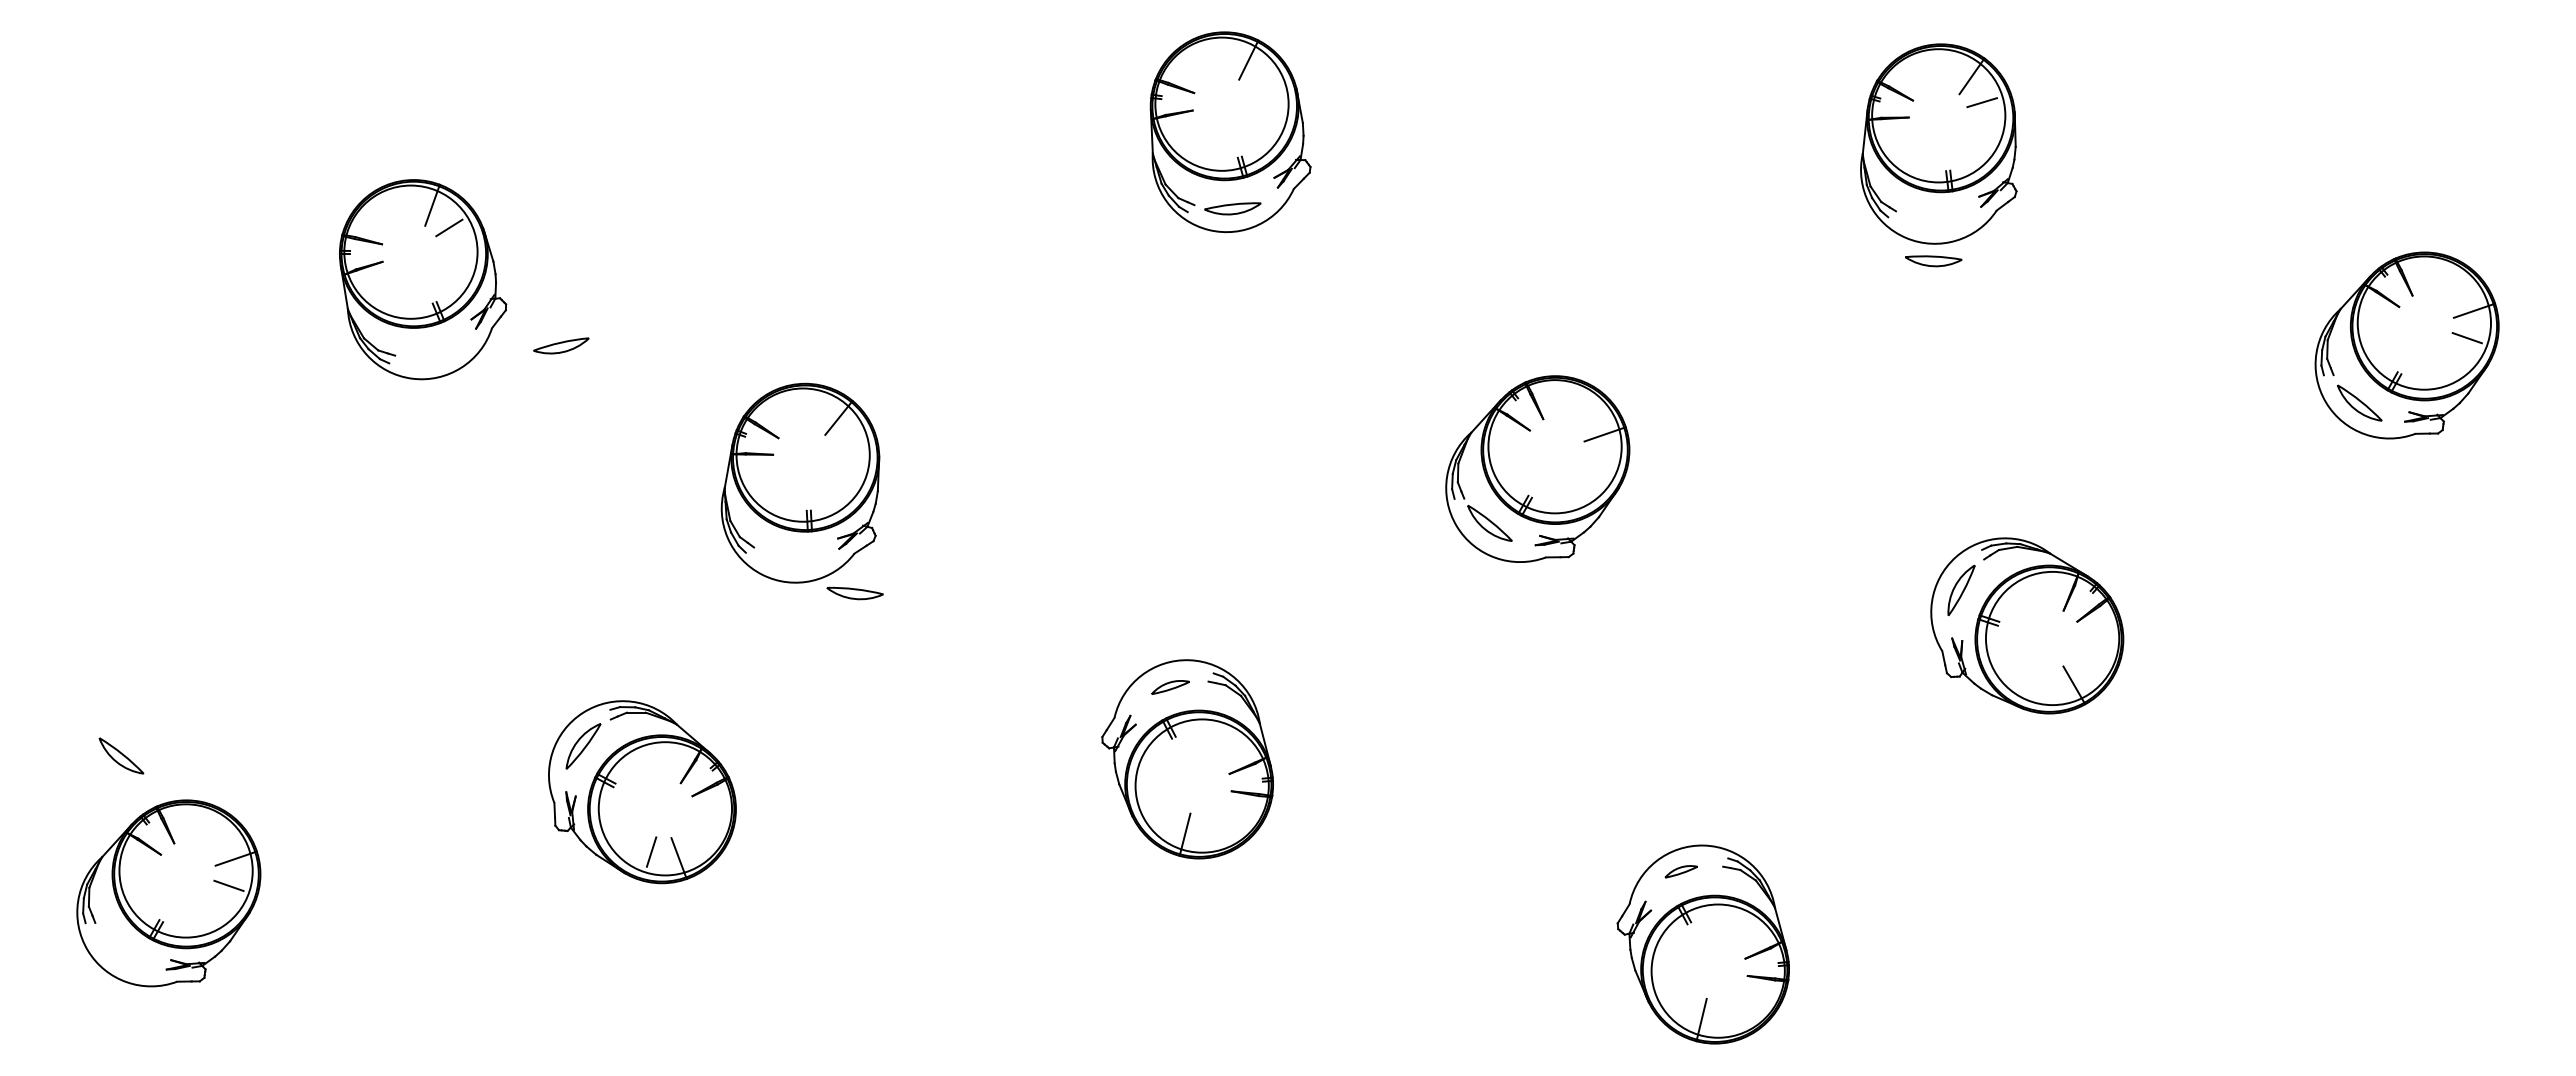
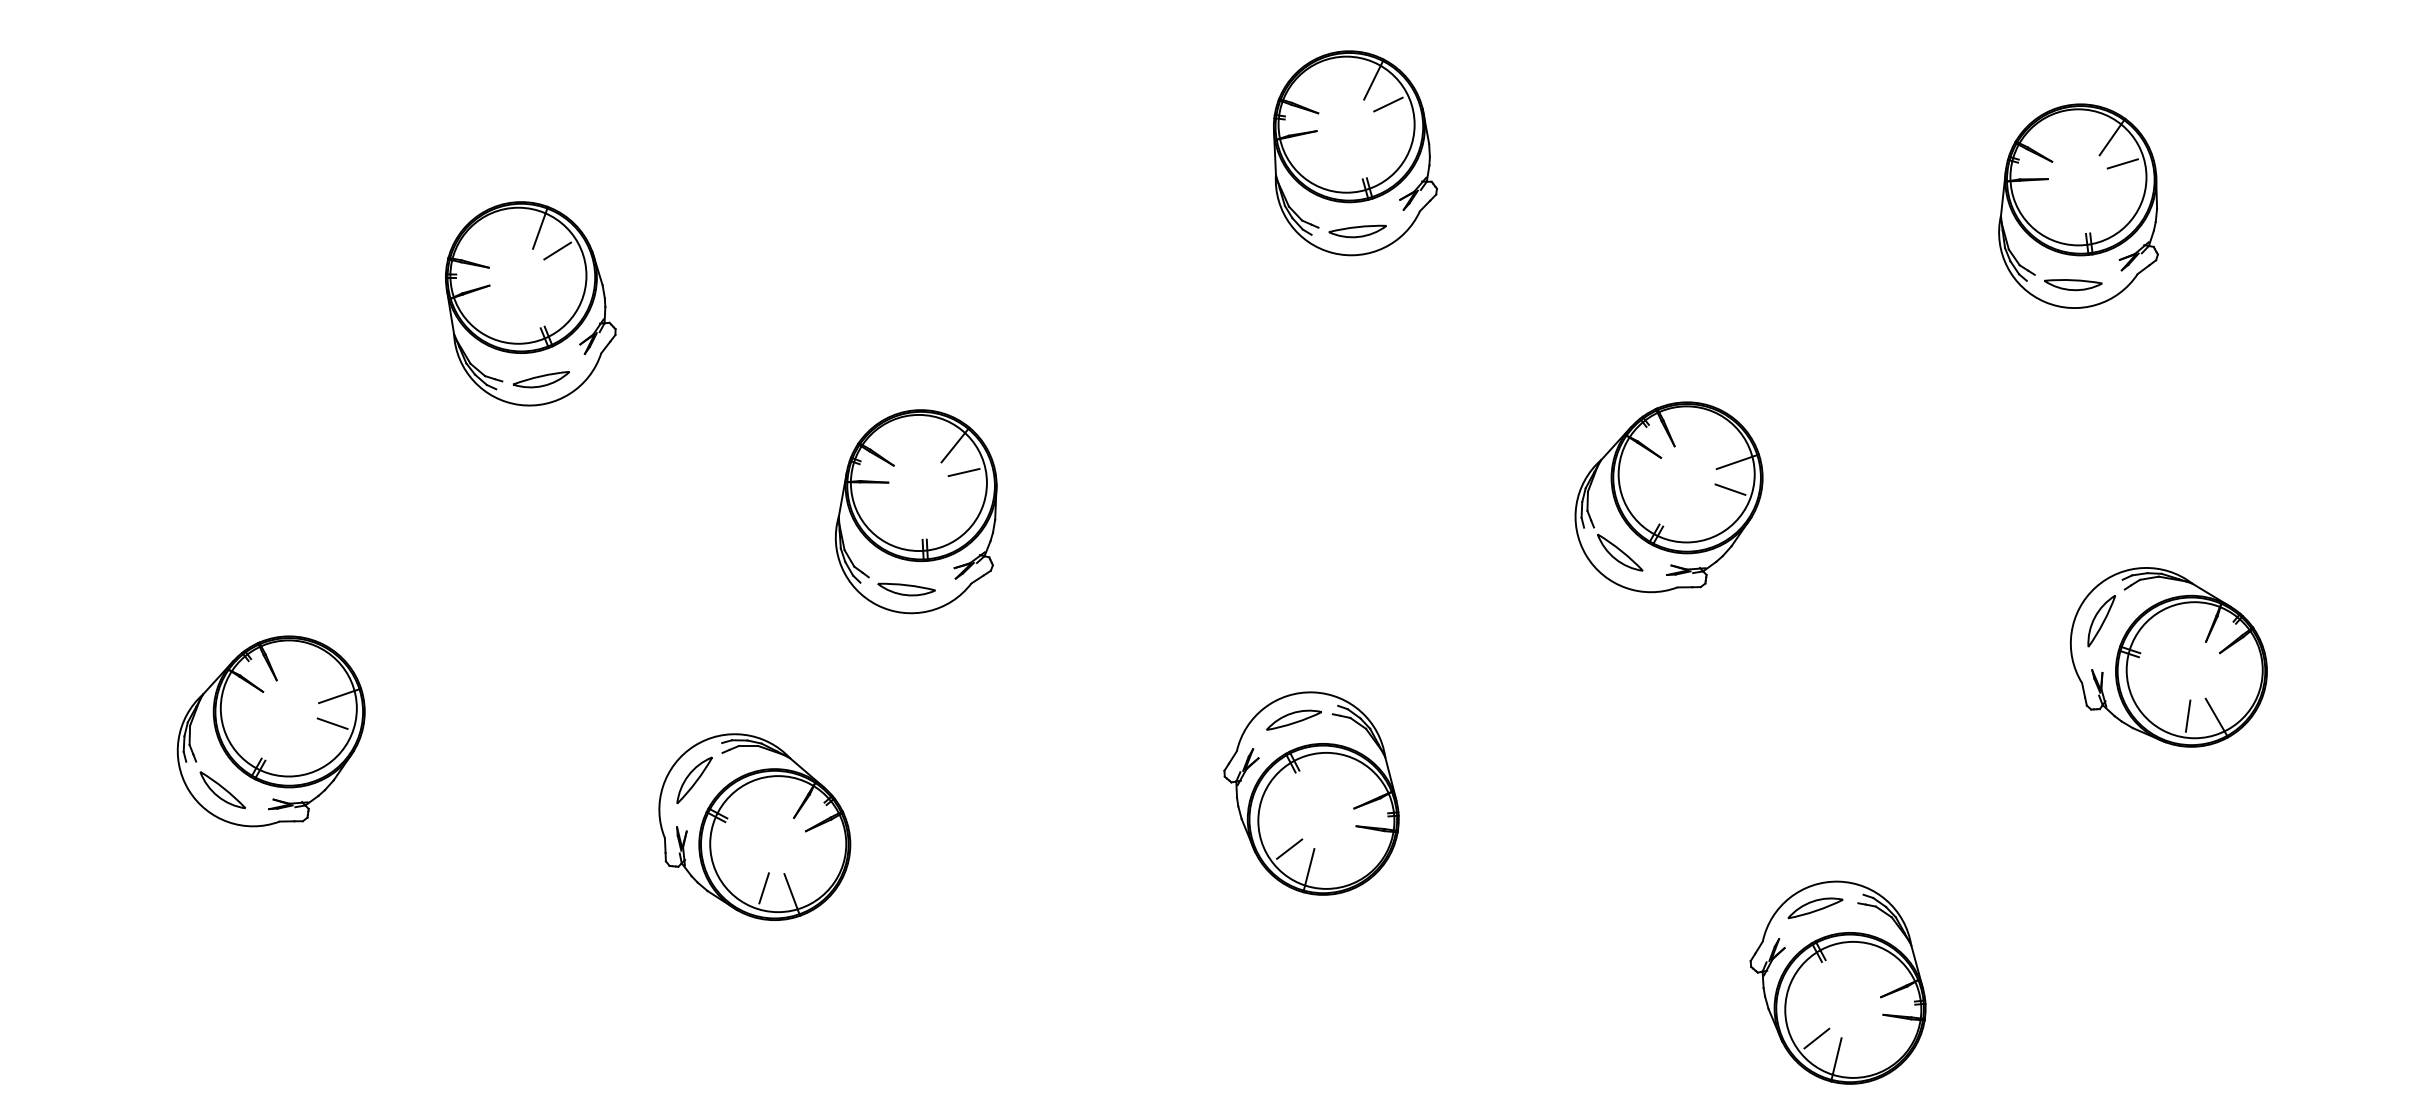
line: (1262, 84) -> (1387, 104), added
part: (1938, 143) -> (2078, 205), moved
part: (561, 345) -> (541, 379), moved
line: (847, 444) -> (964, 472), added
line: (1597, 461) -> (1730, 489), added
part: (854, 593) -> (905, 589), moved
line: (2045, 683) -> (2187, 716), added
part: (1170, 687) -> (1294, 720), size x1.43
line: (1165, 813) -> (1288, 848), added
part: (1681, 871) -> (1815, 908), size x1.67
part: (168, 893) -> (270, 731), moved
line: (1682, 998) -> (1816, 1037), added

